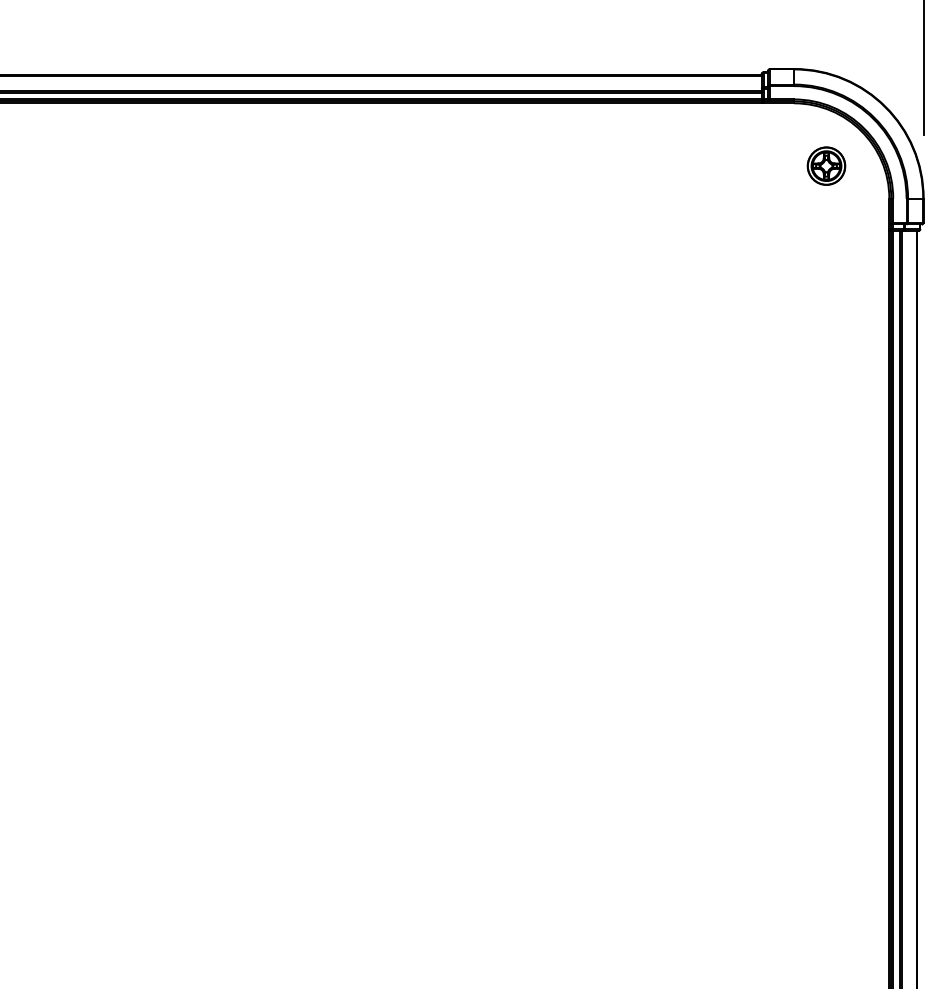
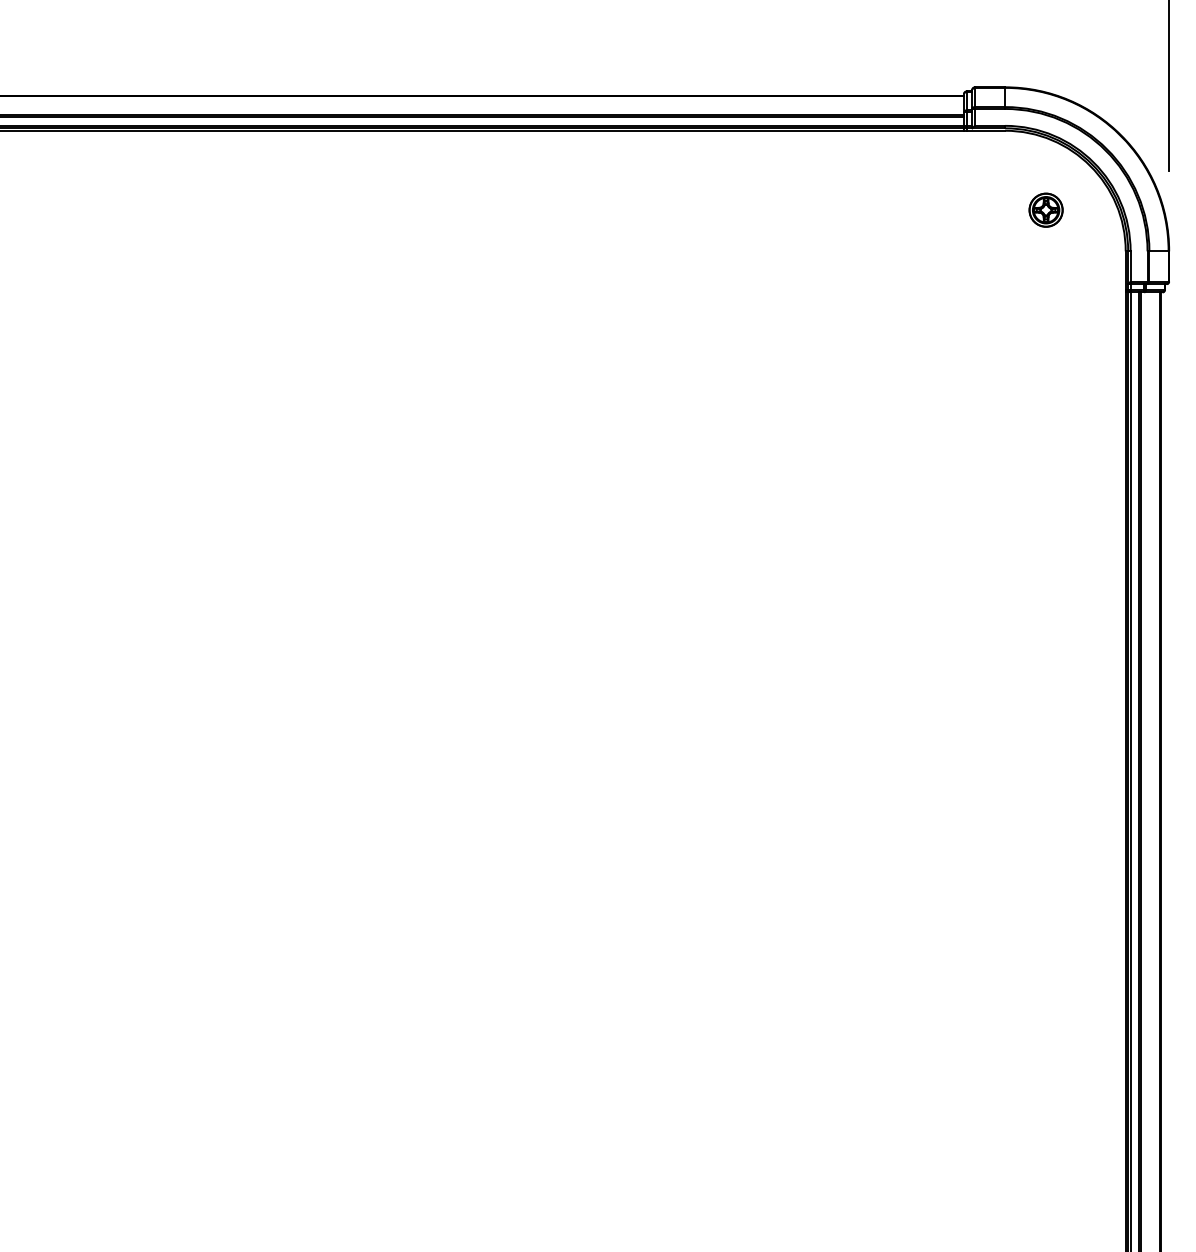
part: (825, 165) -> (1045, 209), size x0.7

